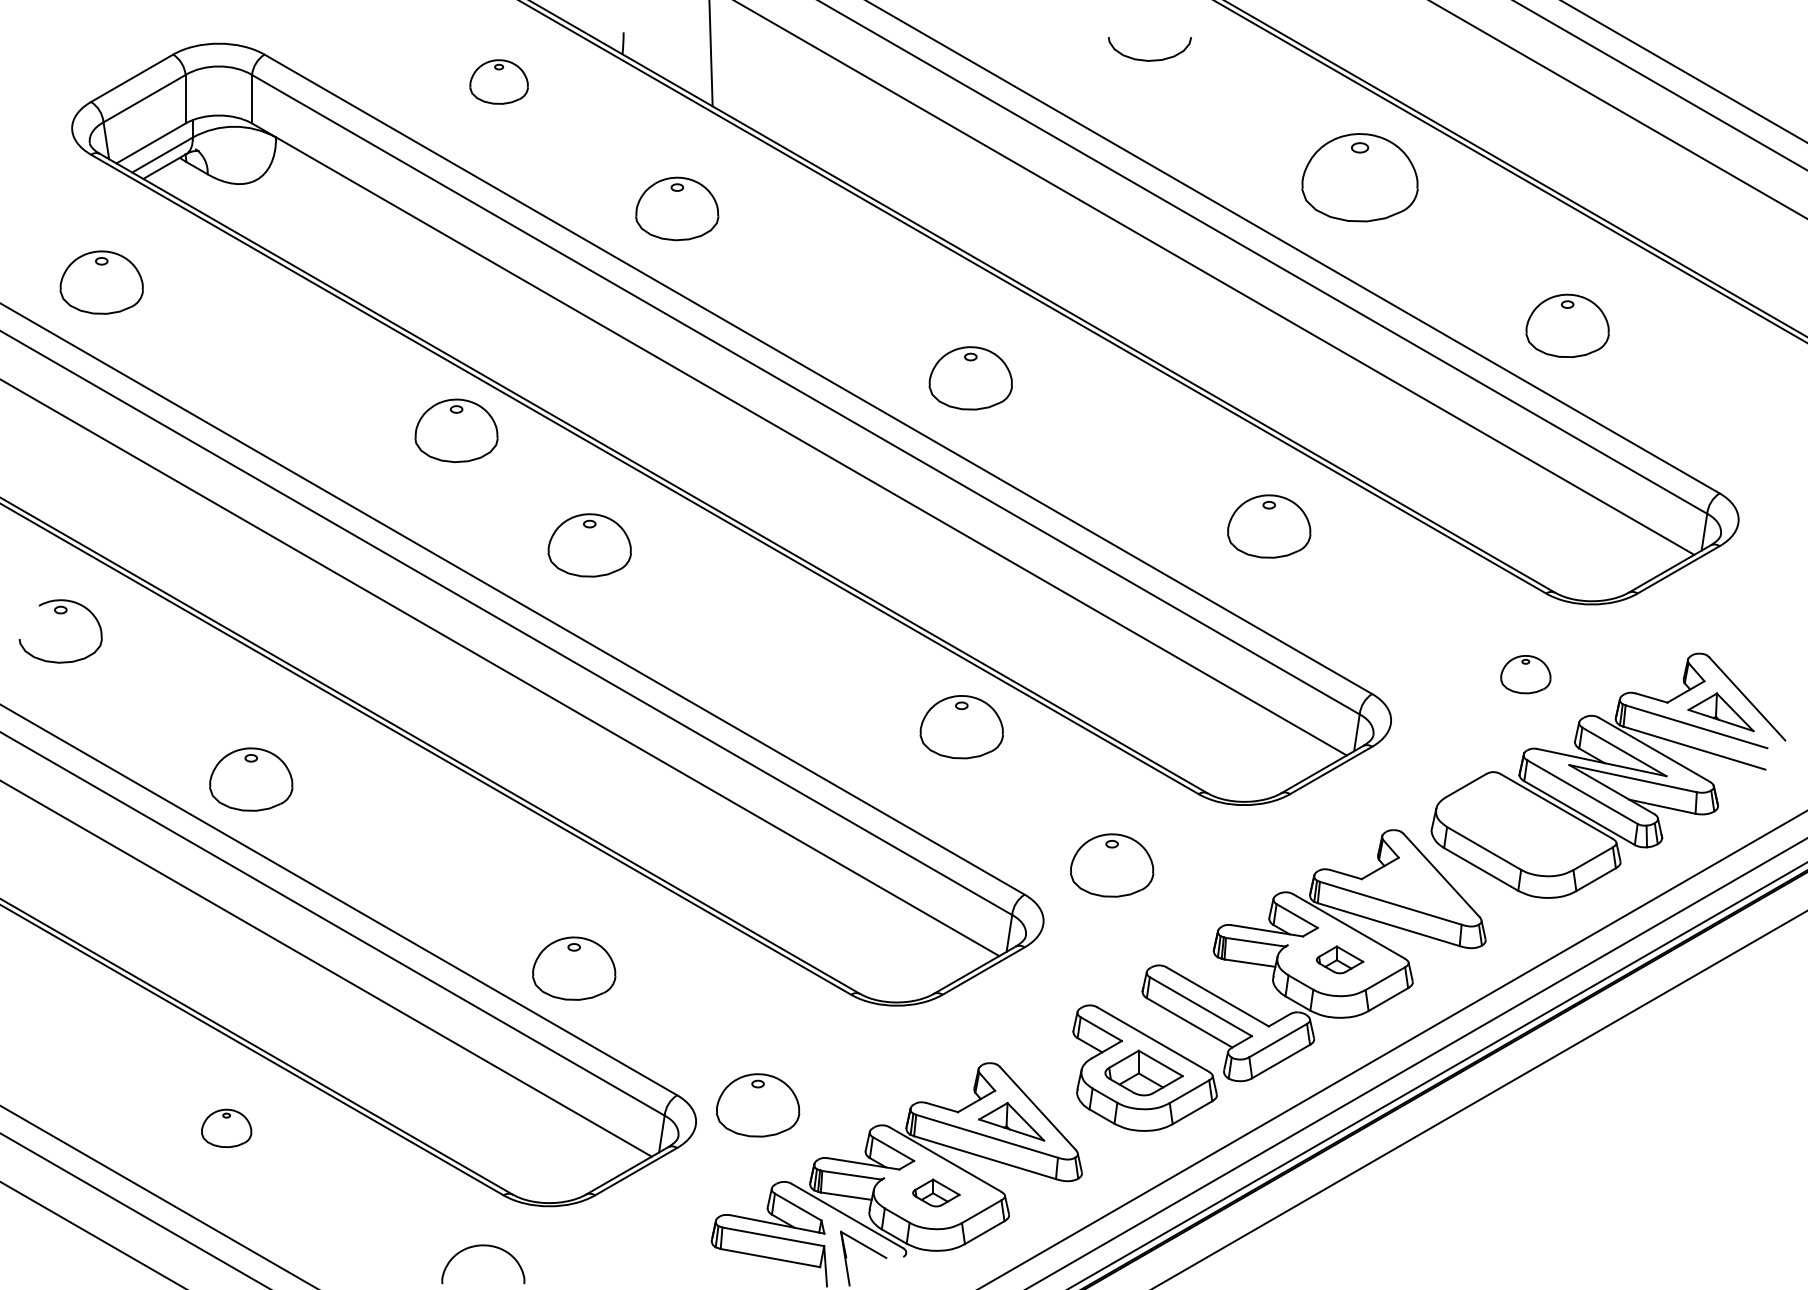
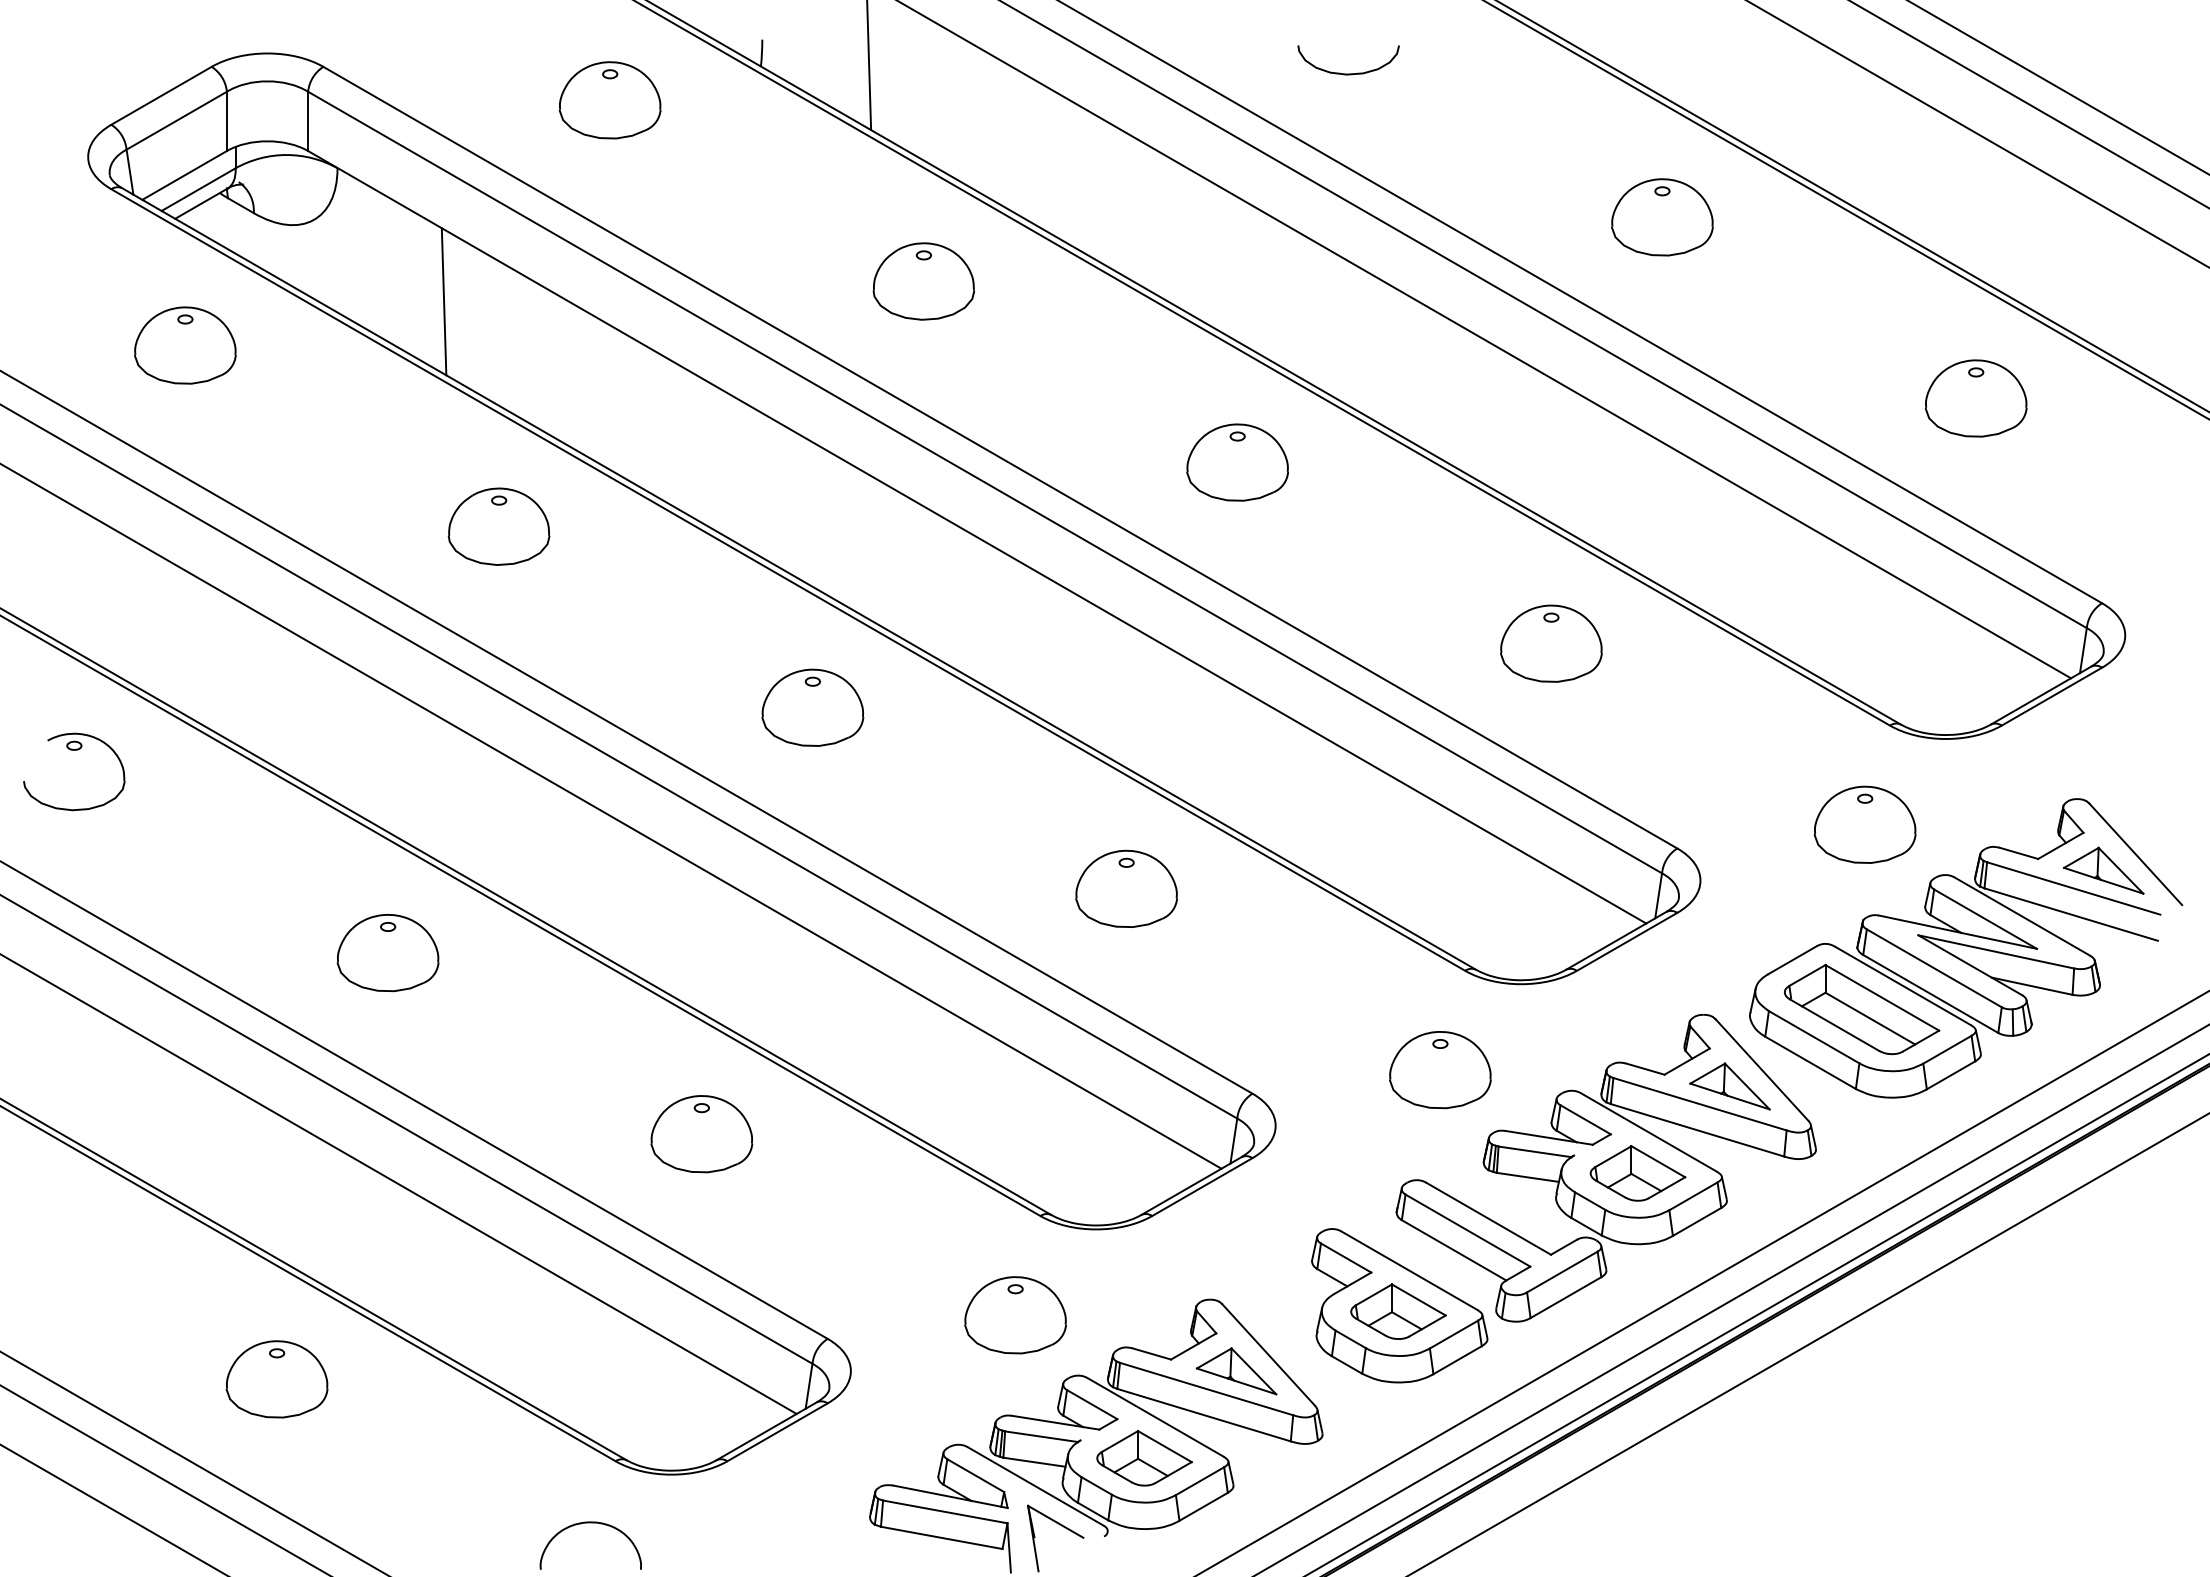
curve: (1149, 60) -> (1348, 73), moved
part: (498, 82) -> (609, 100), size x1.43
part: (1360, 177) -> (1662, 217), size x0.71
part: (676, 208) -> (923, 281), moved
line: (362, 246) -> (443, 301), added
part: (101, 282) -> (185, 345), moved
part: (1567, 325) -> (1975, 398), moved
part: (970, 378) -> (1237, 462), moved
part: (456, 430) -> (498, 526), moved
part: (589, 545) -> (812, 707), moved
part: (1525, 674) -> (1864, 824), size x1.67
part: (961, 726) -> (1126, 888), moved
part: (250, 779) -> (387, 953), moved
part: (1523, 825) -> (1862, 1009), added
part: (1112, 865) -> (1440, 1070), moved
part: (1414, 888) -> (1729, 1086), added
part: (1339, 959) -> (1637, 1173), size x1.67
part: (573, 968) -> (701, 1134), moved
part: (757, 1105) -> (1015, 1315), moved
part: (226, 1128) -> (276, 1379), size x1.67
part: (936, 1193) -> (1144, 1458), size x1.67

